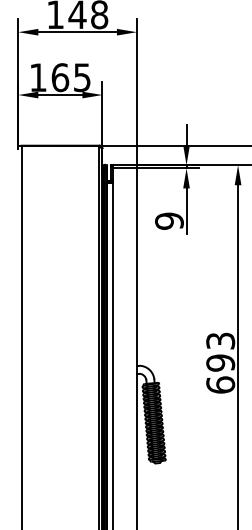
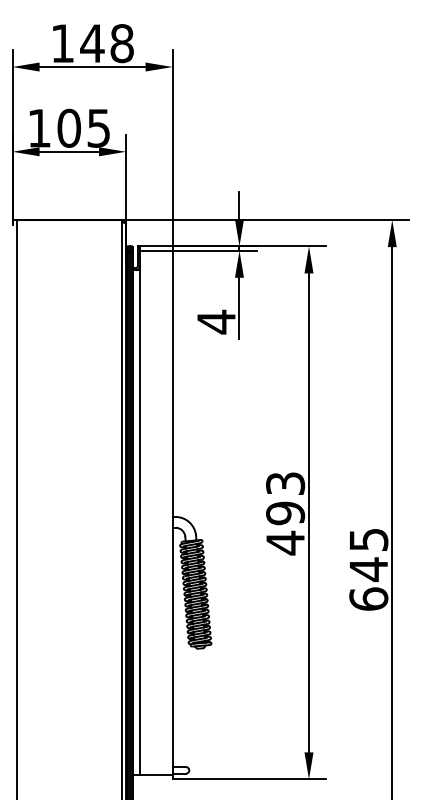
text: (60, 77) -> (69, 127), 165 -> 105
text: (168, 220) -> (215, 321), 9 -> 4
text: (220, 384) -> (285, 542), 693 -> 493

